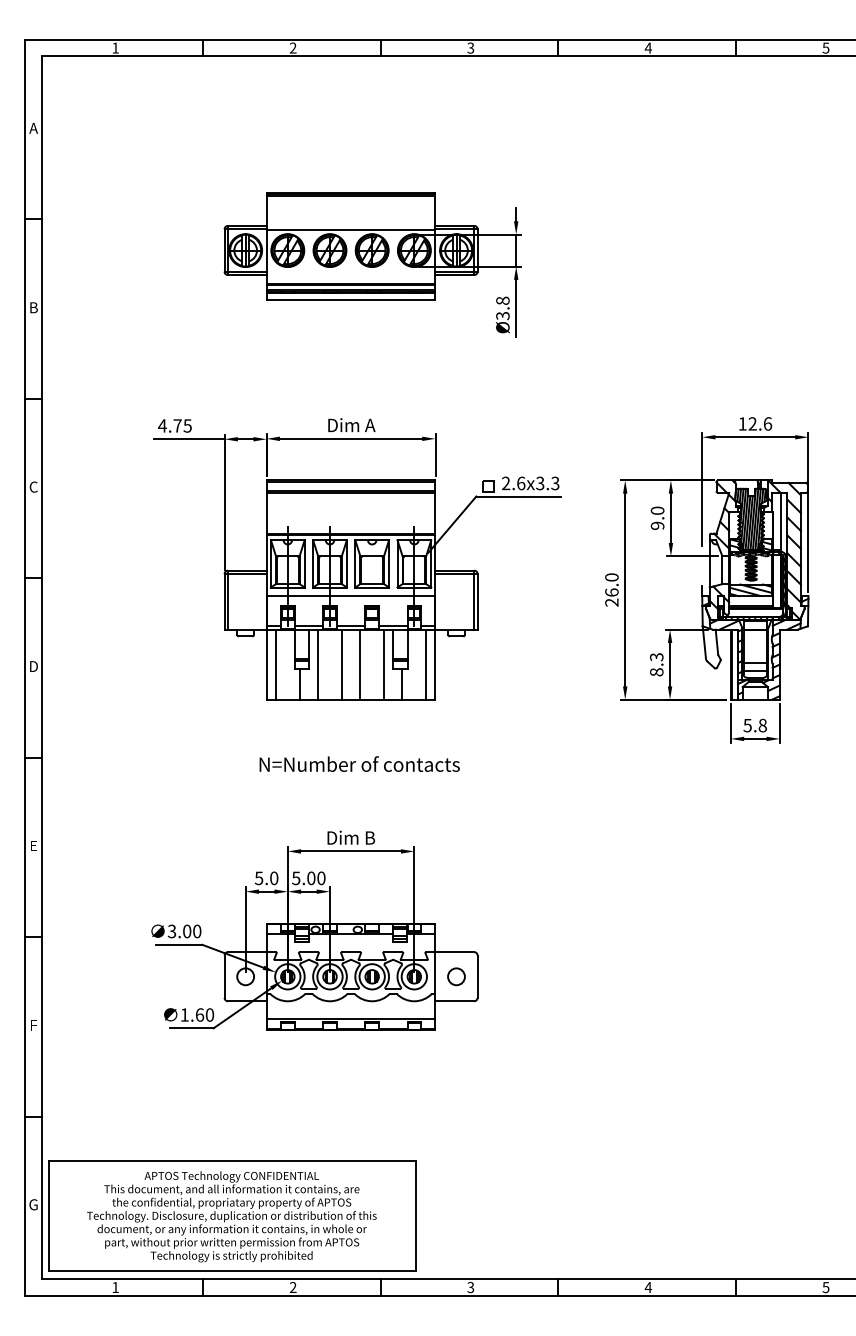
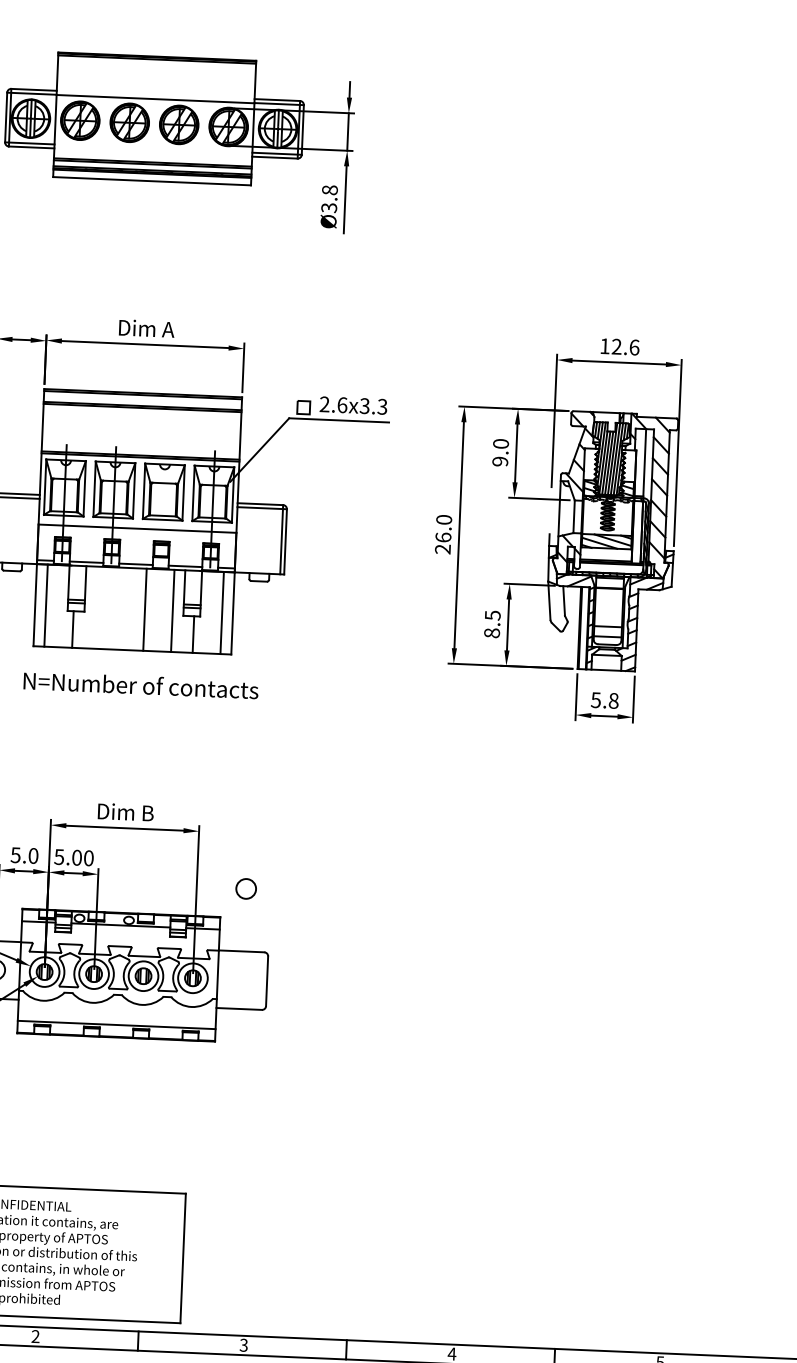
text: (656, 656) -> (492, 614), 8.3 -> 8.5
line: (318, 664) -> (95, 607), removed
line: (341, 664) -> (122, 608), removed
text: (359, 763) -> (140, 684), moved
circle: (456, 976) -> (246, 888), moved

